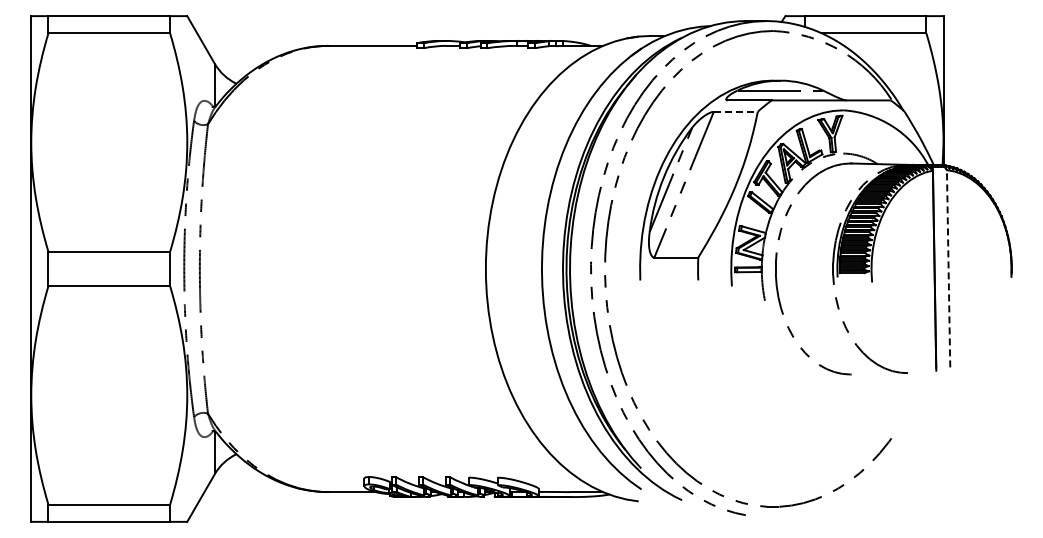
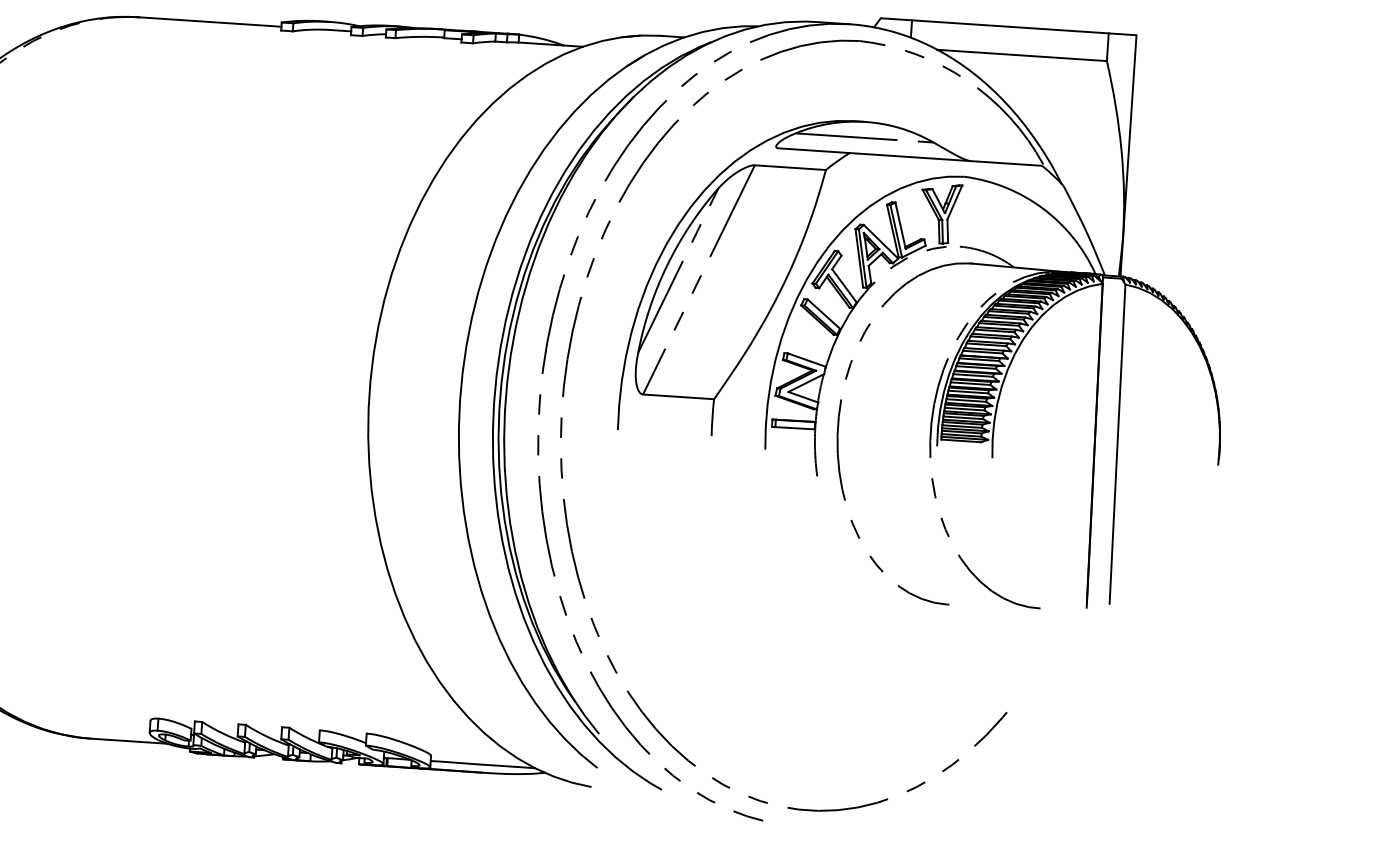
line: (735, 111) -> (789, 167), dashed -> solid
line: (948, 268) -> (1117, 443), dashed -> solid

